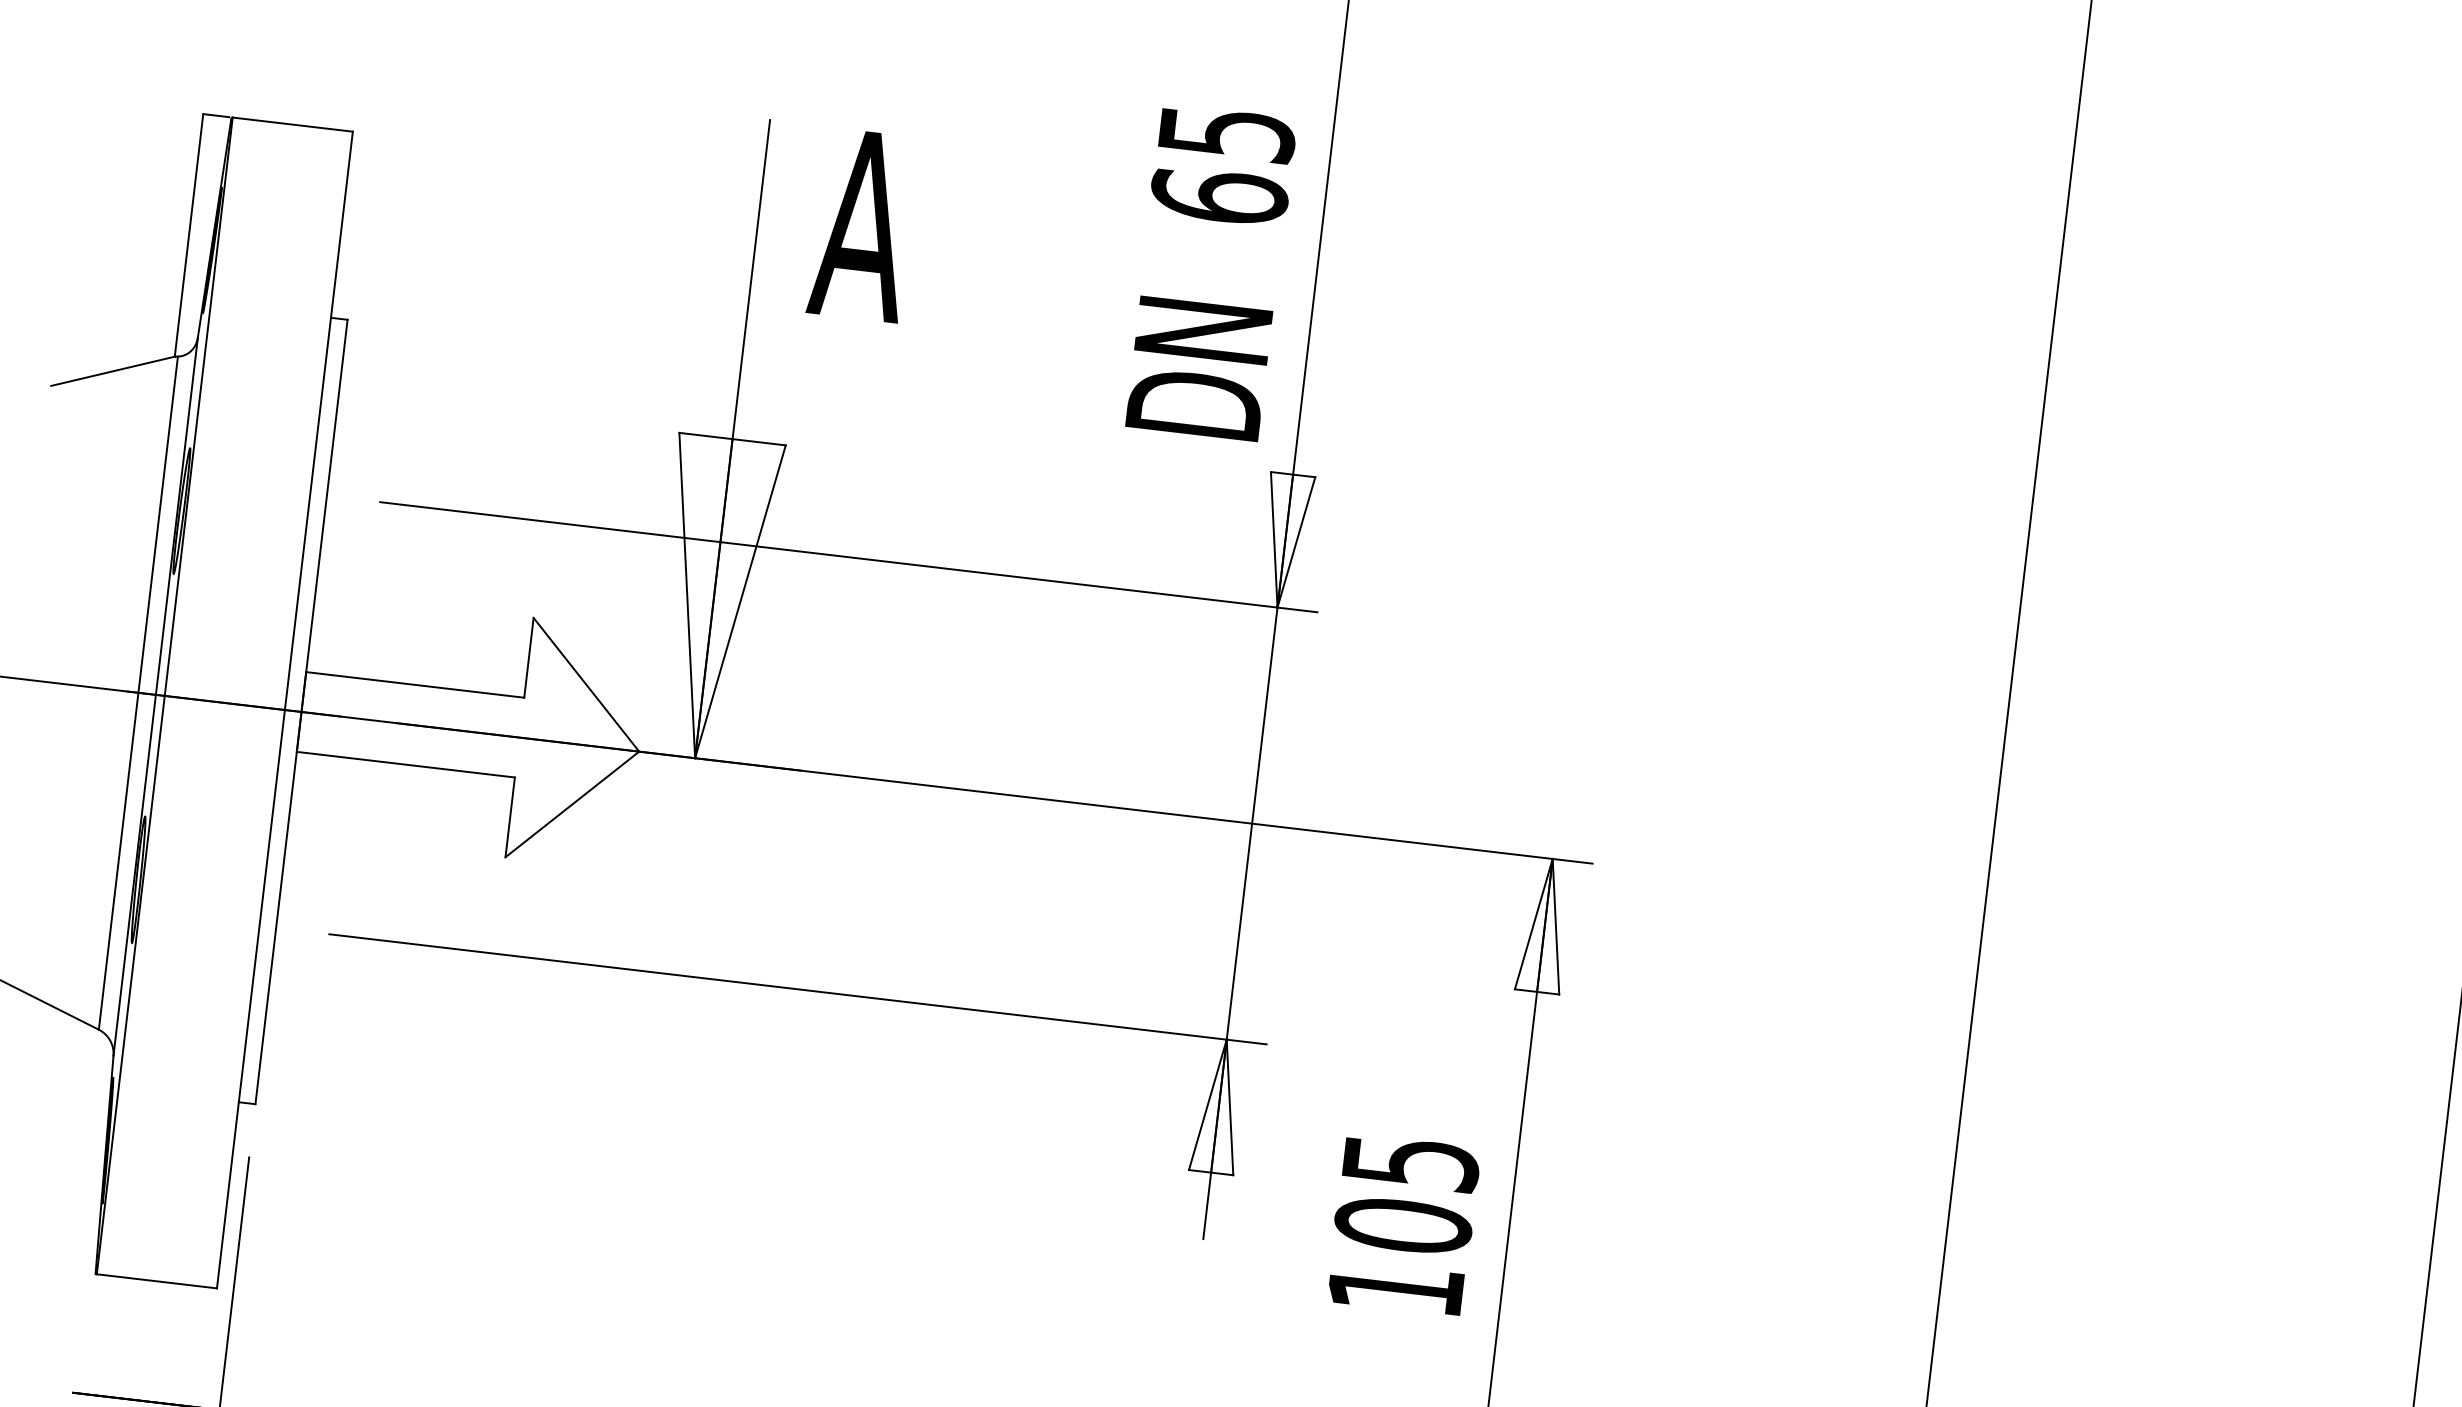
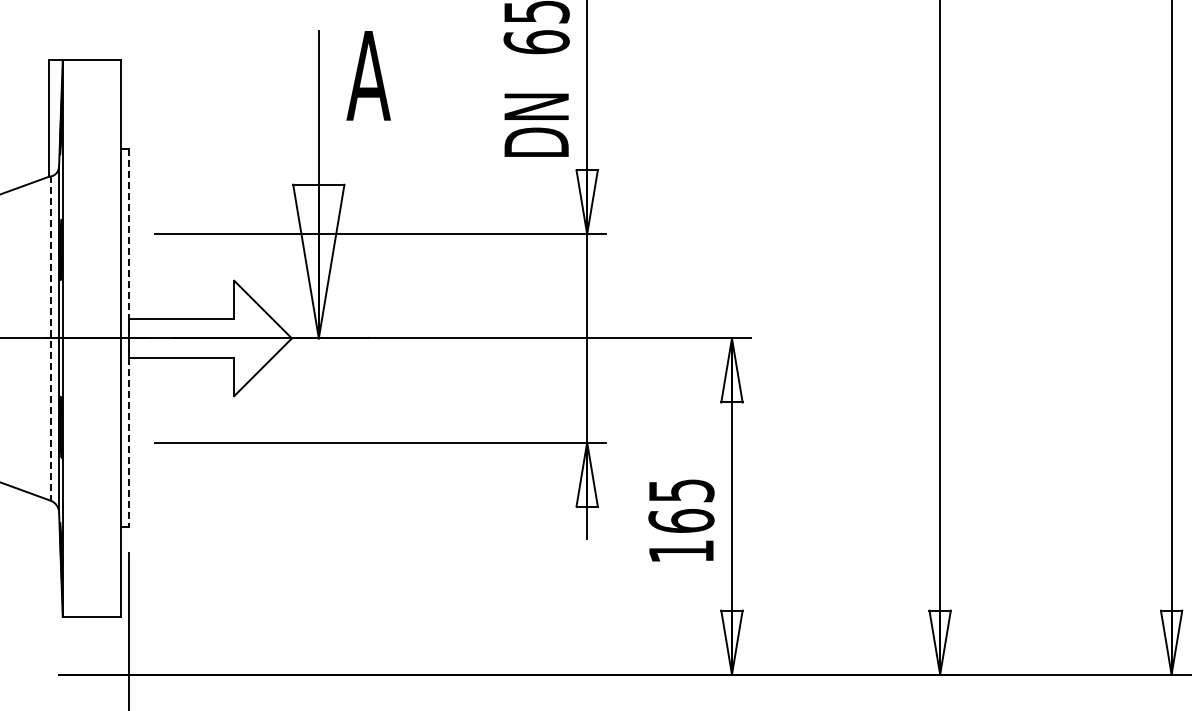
line: (137, 694) -> (50, 339), solid -> dashed
line: (302, 712) -> (129, 338), solid -> dashed
text: (1403, 1224) -> (681, 520), 105 -> 165

